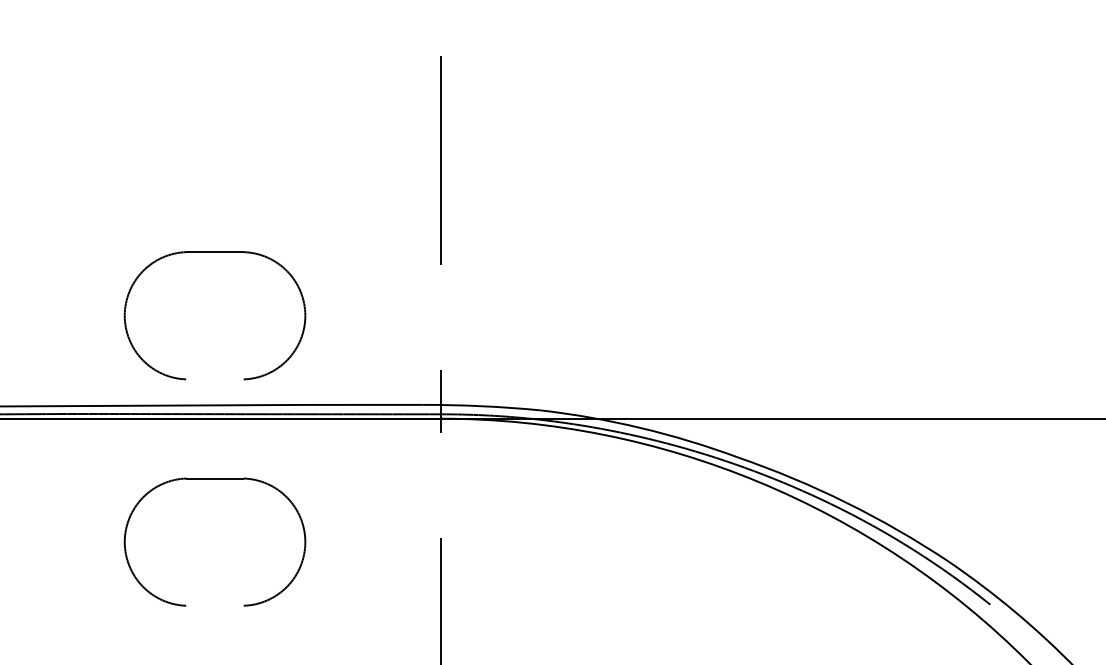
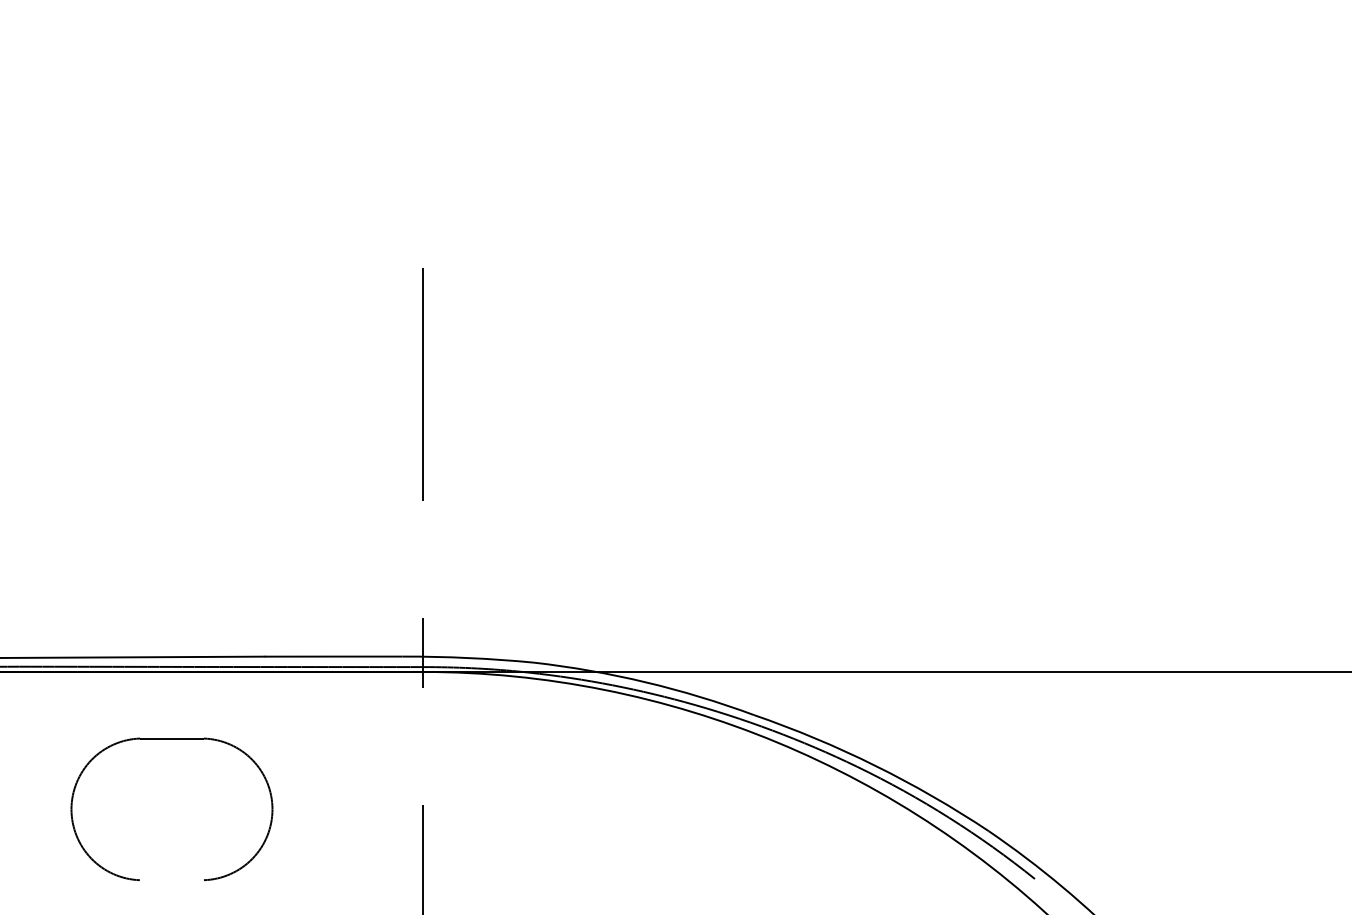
part: (214, 252) -> (171, 487), removed

